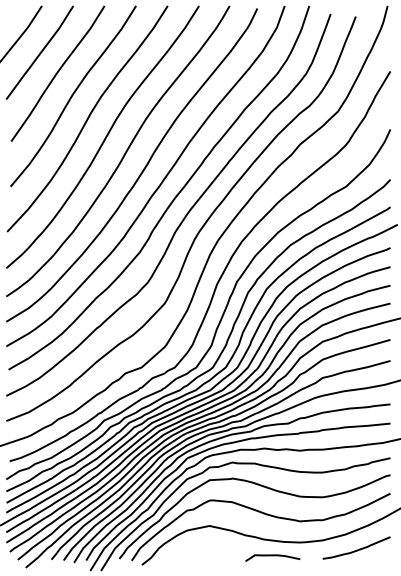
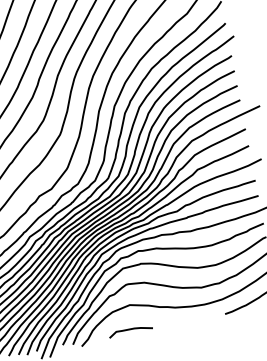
curve: (272, 556) -> (130, 330), moved

